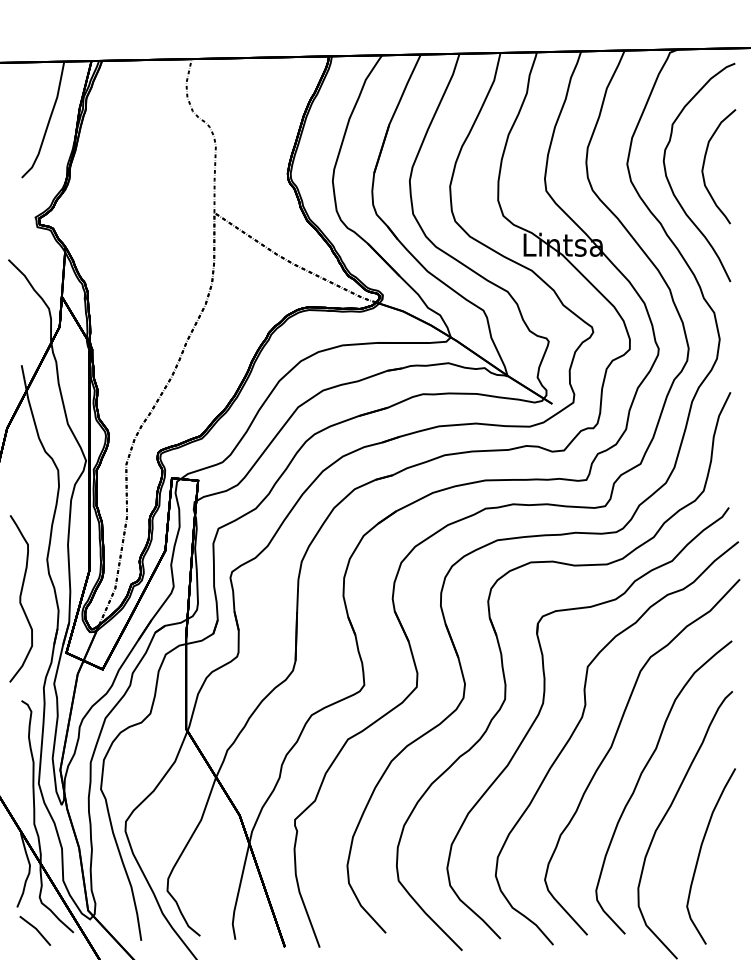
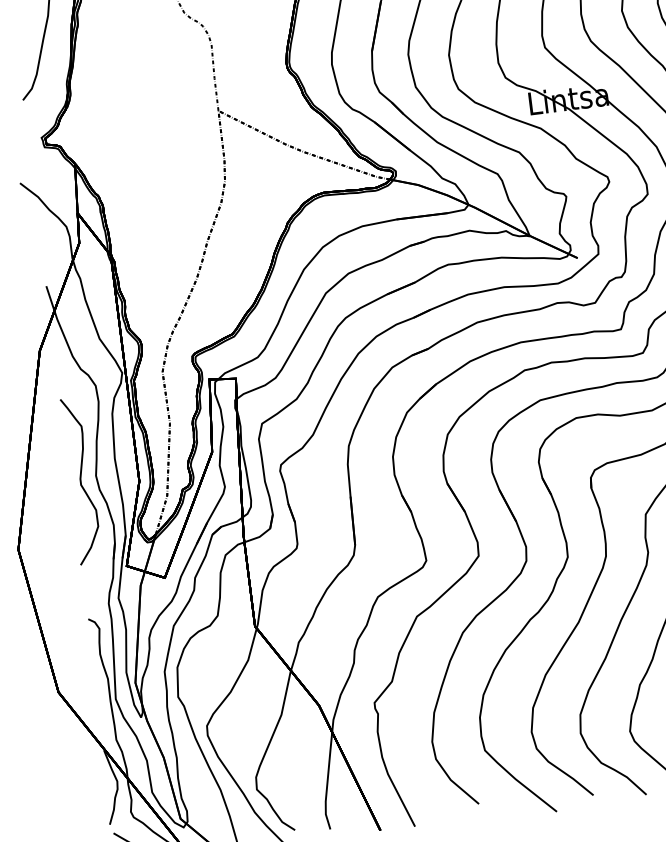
curve: (20, 598) -> (80, 480), moved

